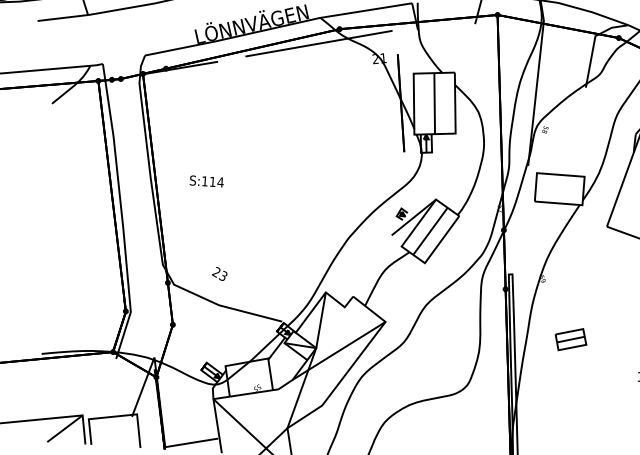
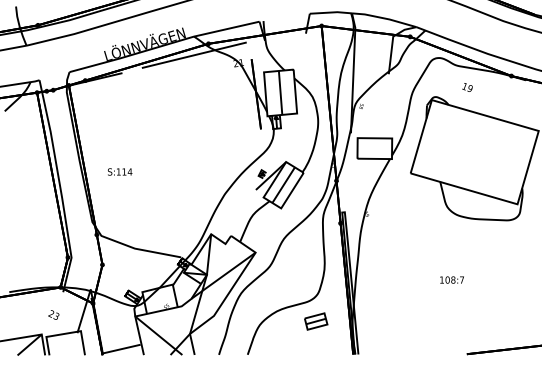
text: (207, 180) -> (120, 171), moved
text: (219, 273) -> (53, 314), moved
part: (571, 339) -> (316, 321), moved

